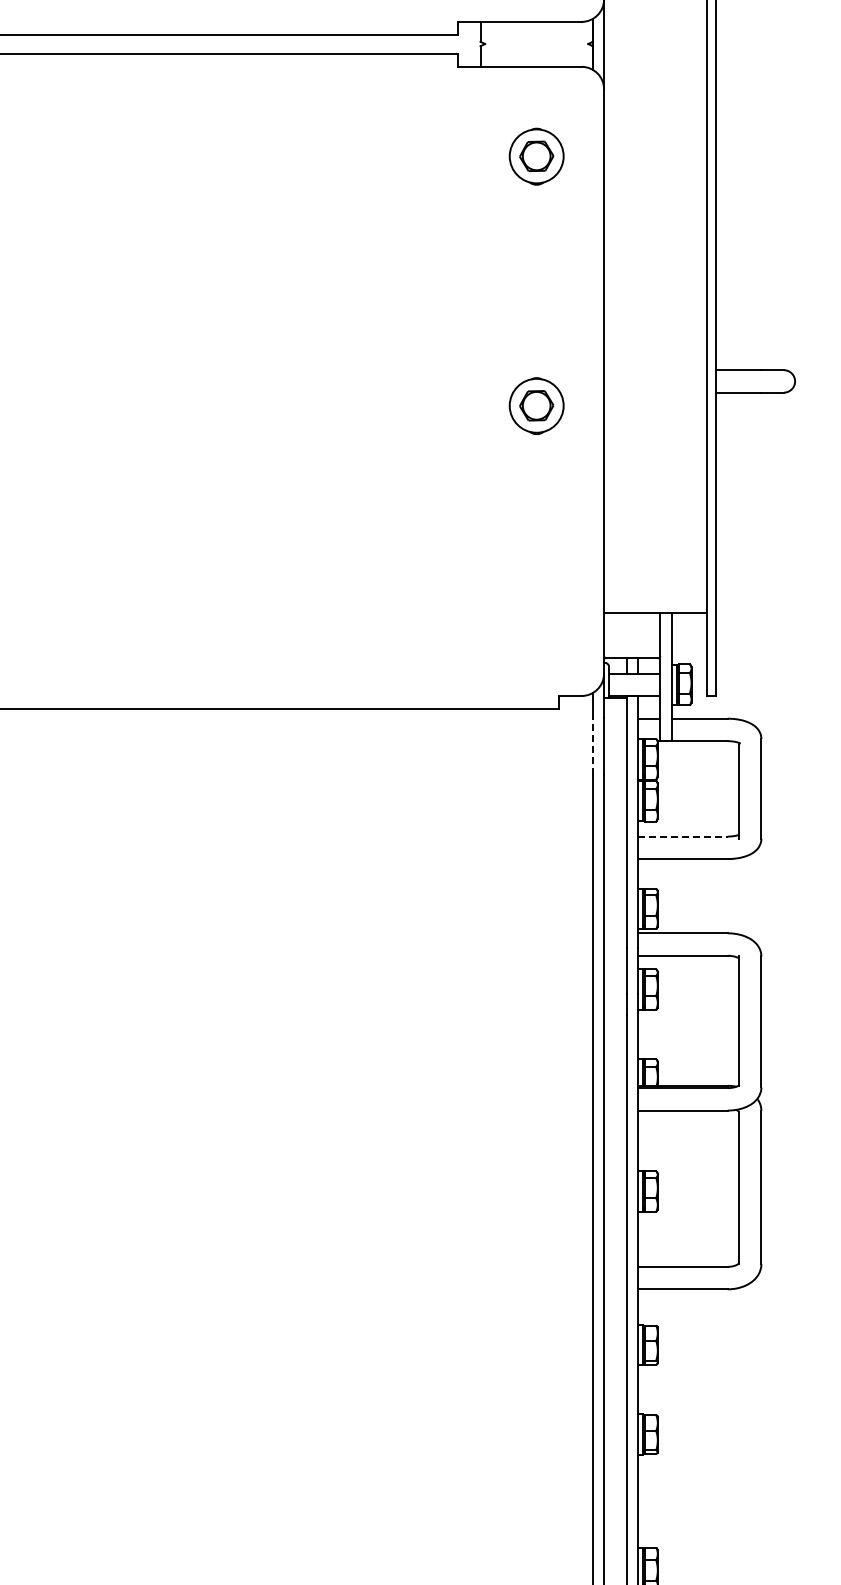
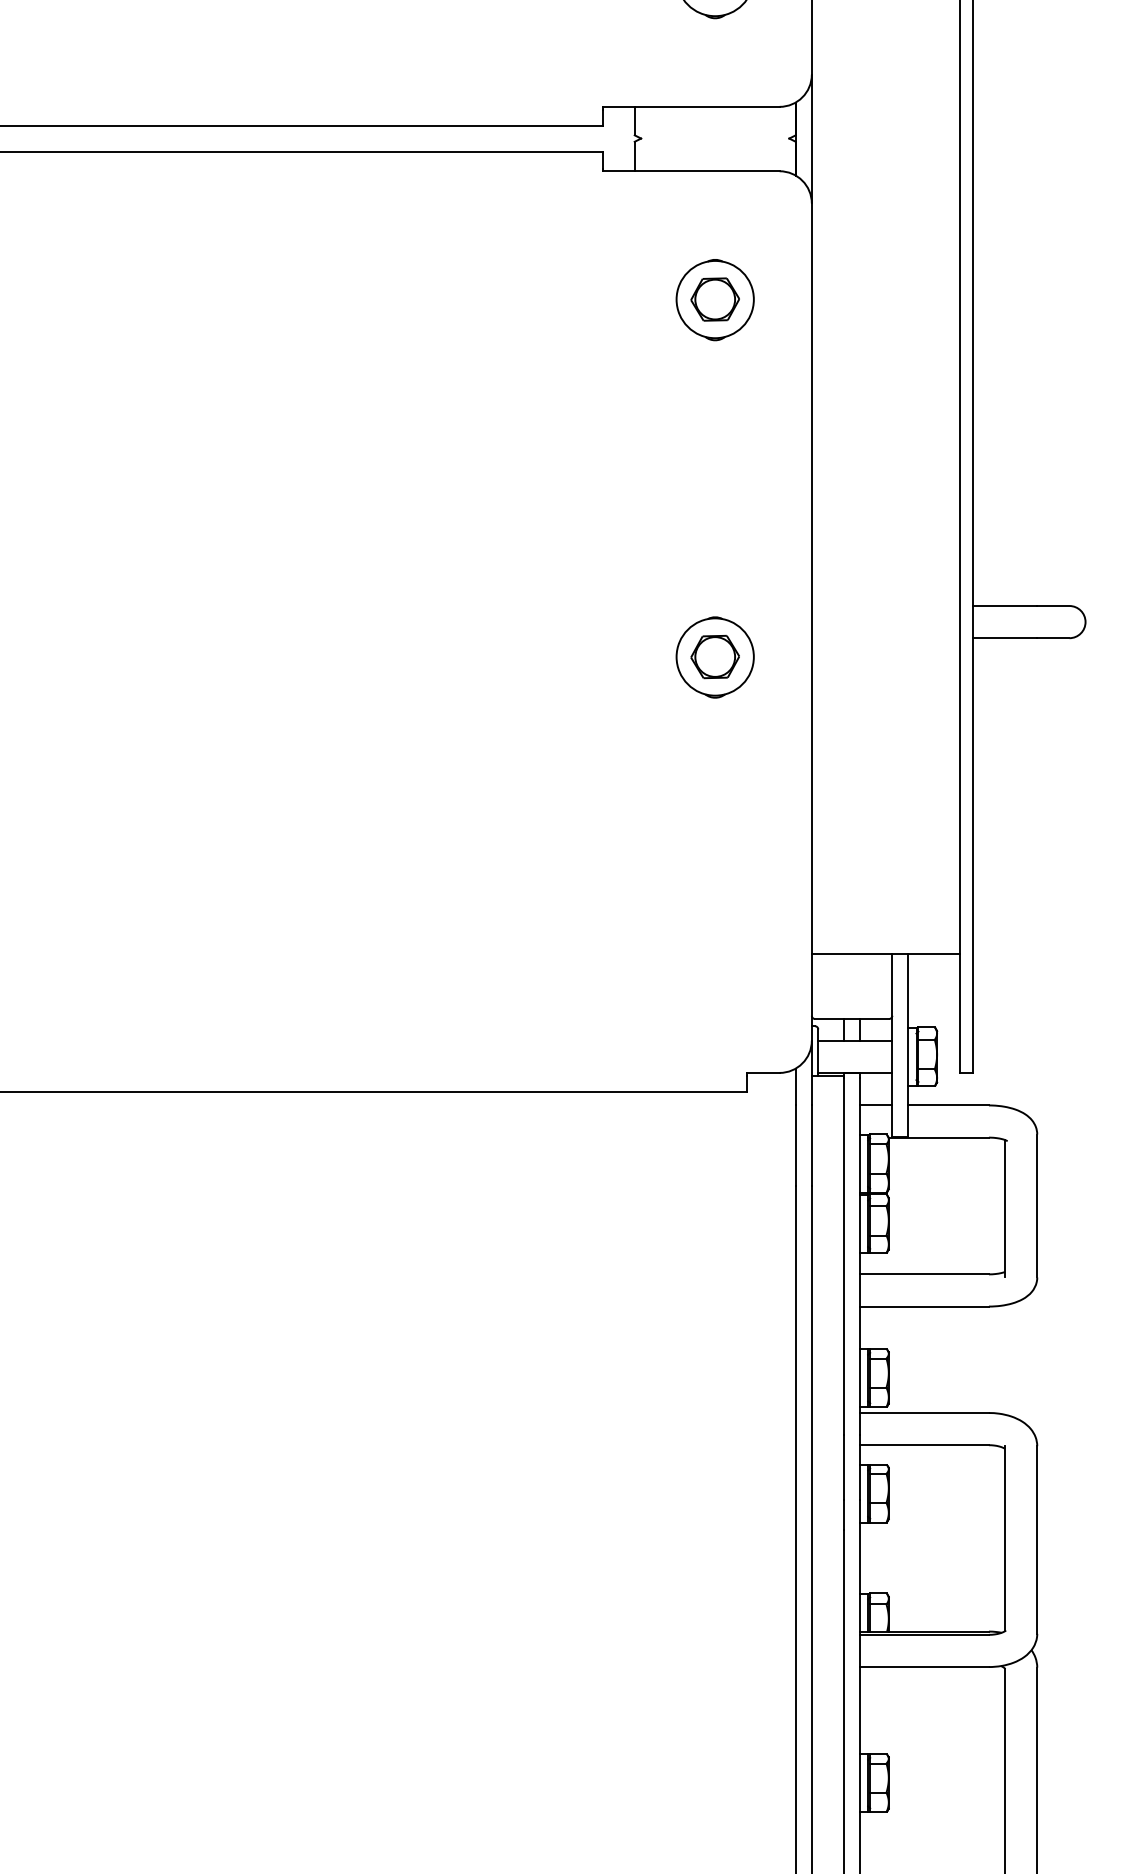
line: (592, 746) -> (795, 1145), dashed -> solid
line: (682, 836) -> (924, 1274), dashed -> solid

